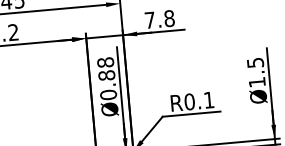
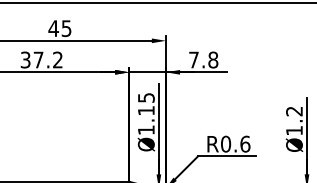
text: (255, 62) -> (294, 111), Ø1.5 -> Ø1.2
text: (106, 78) -> (145, 113), Ø0.88 -> Ø1.15
text: (209, 99) -> (245, 143), R0.1 -> R0.6

